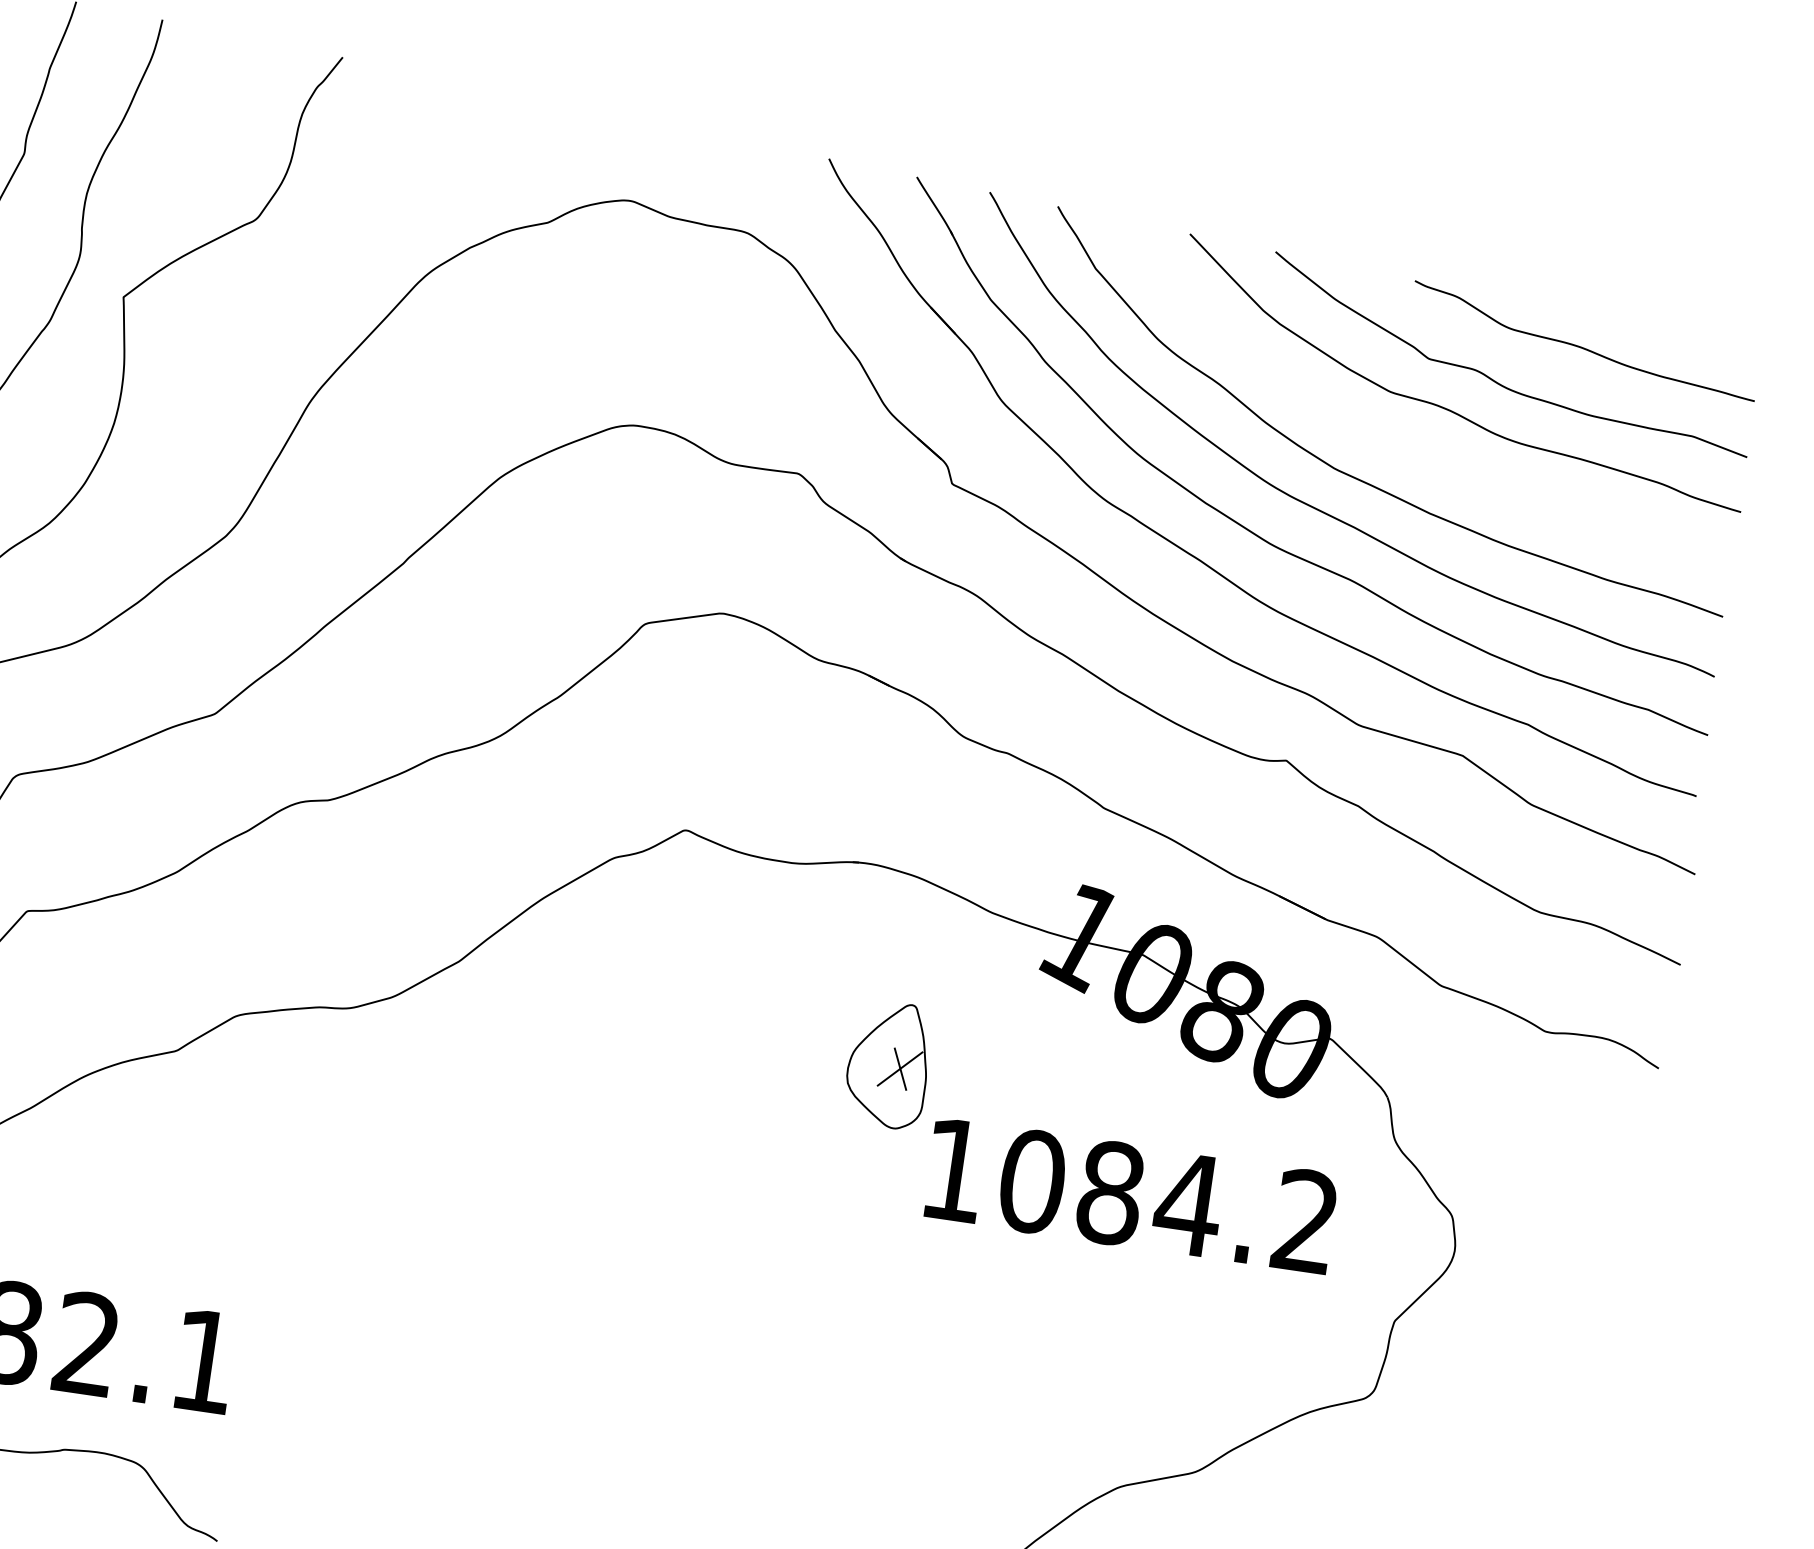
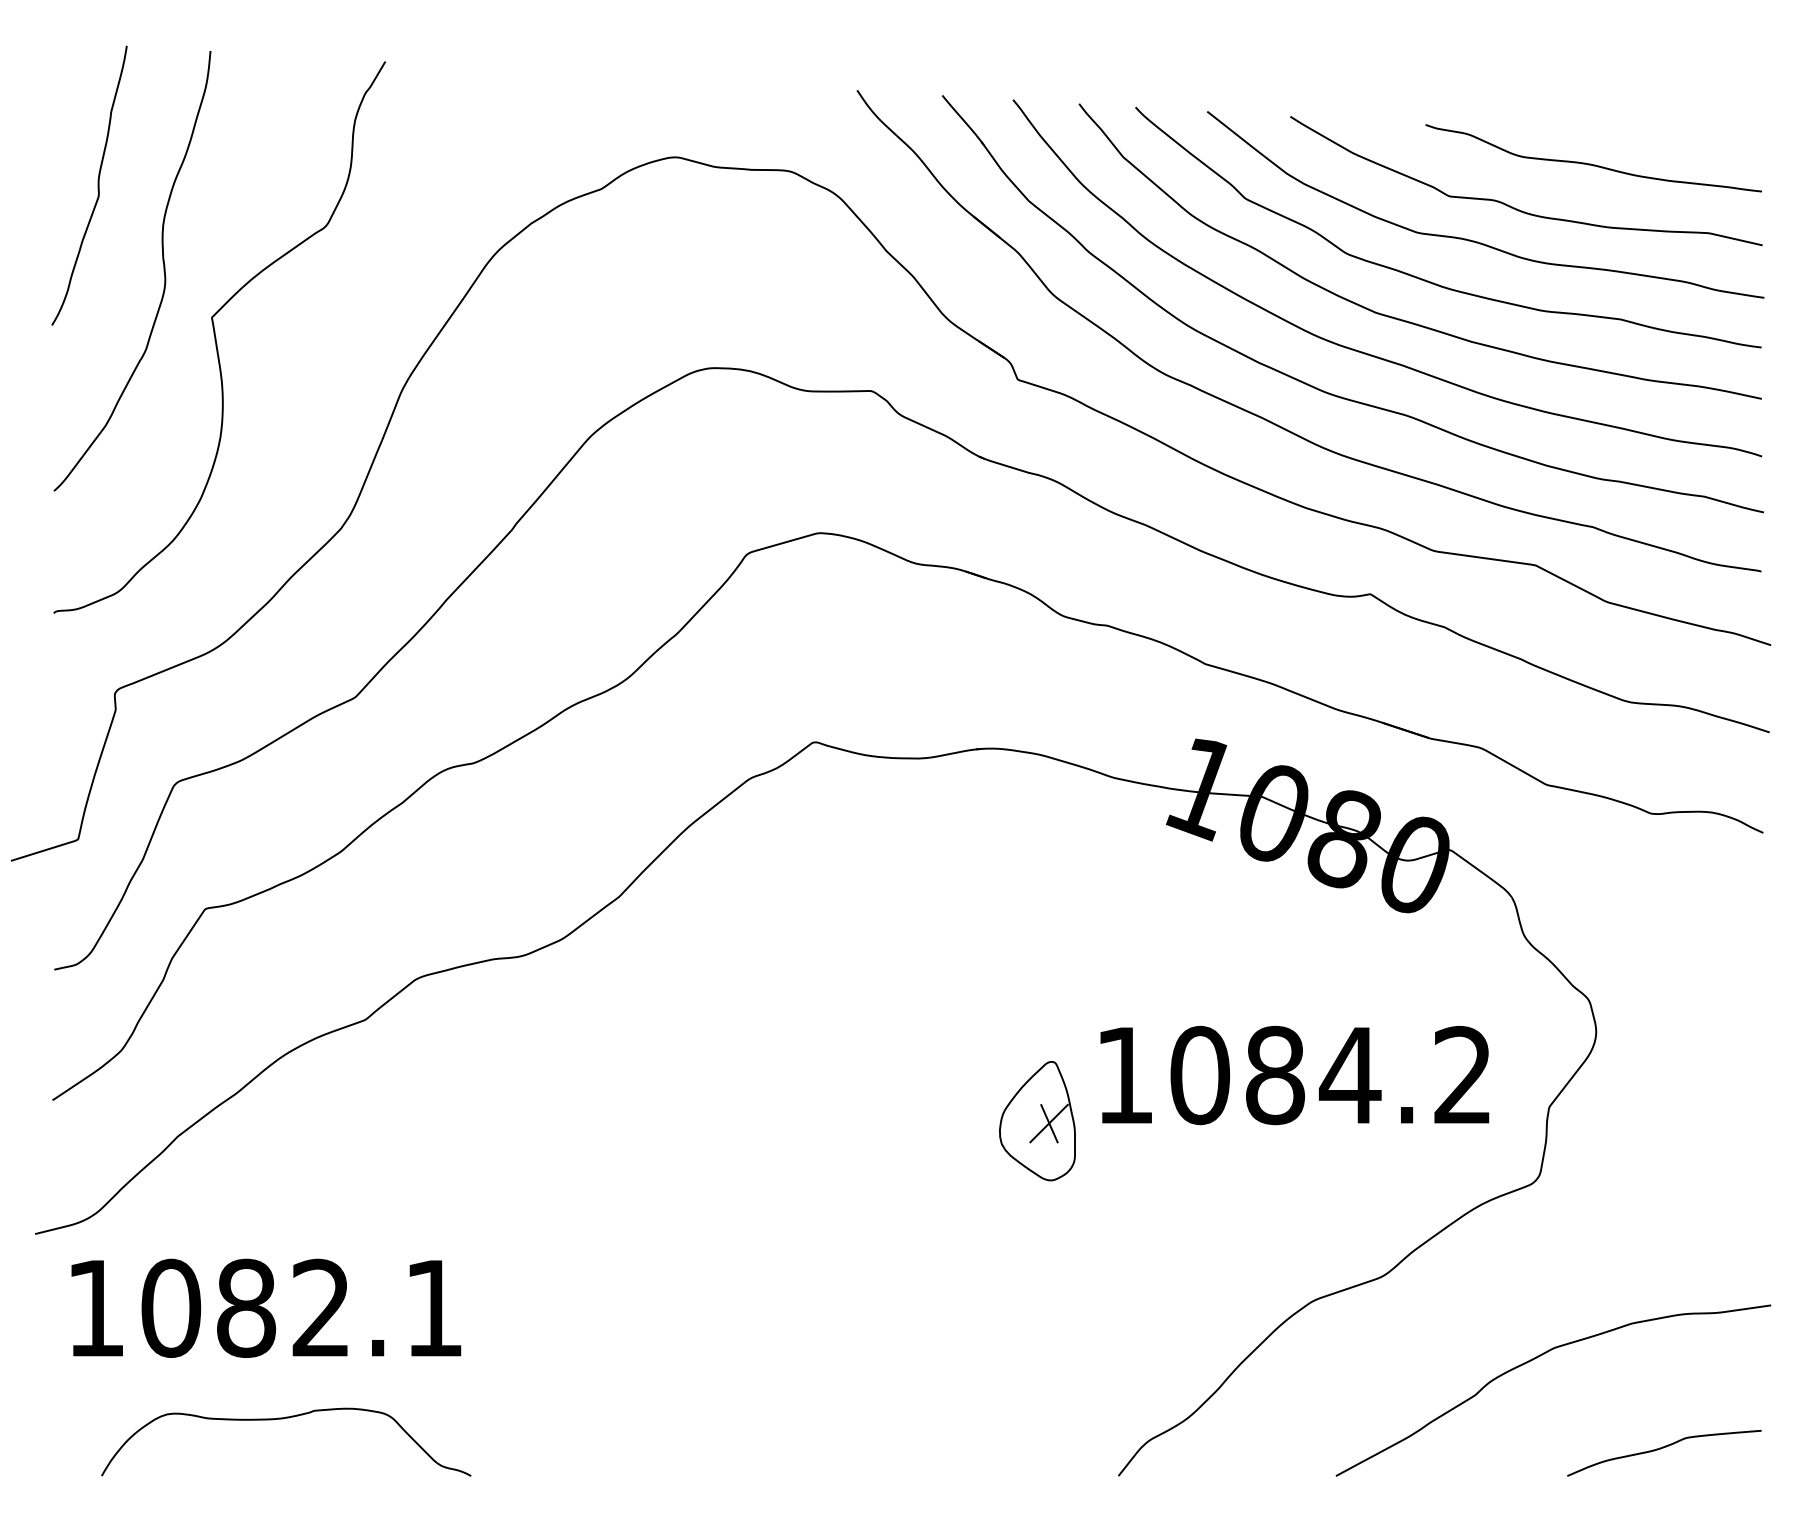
curve: (1397, 444) -> (1431, 281), added
part: (888, 1065) -> (1037, 1121), moved
text: (1130, 1196) -> (1294, 1075), moved

